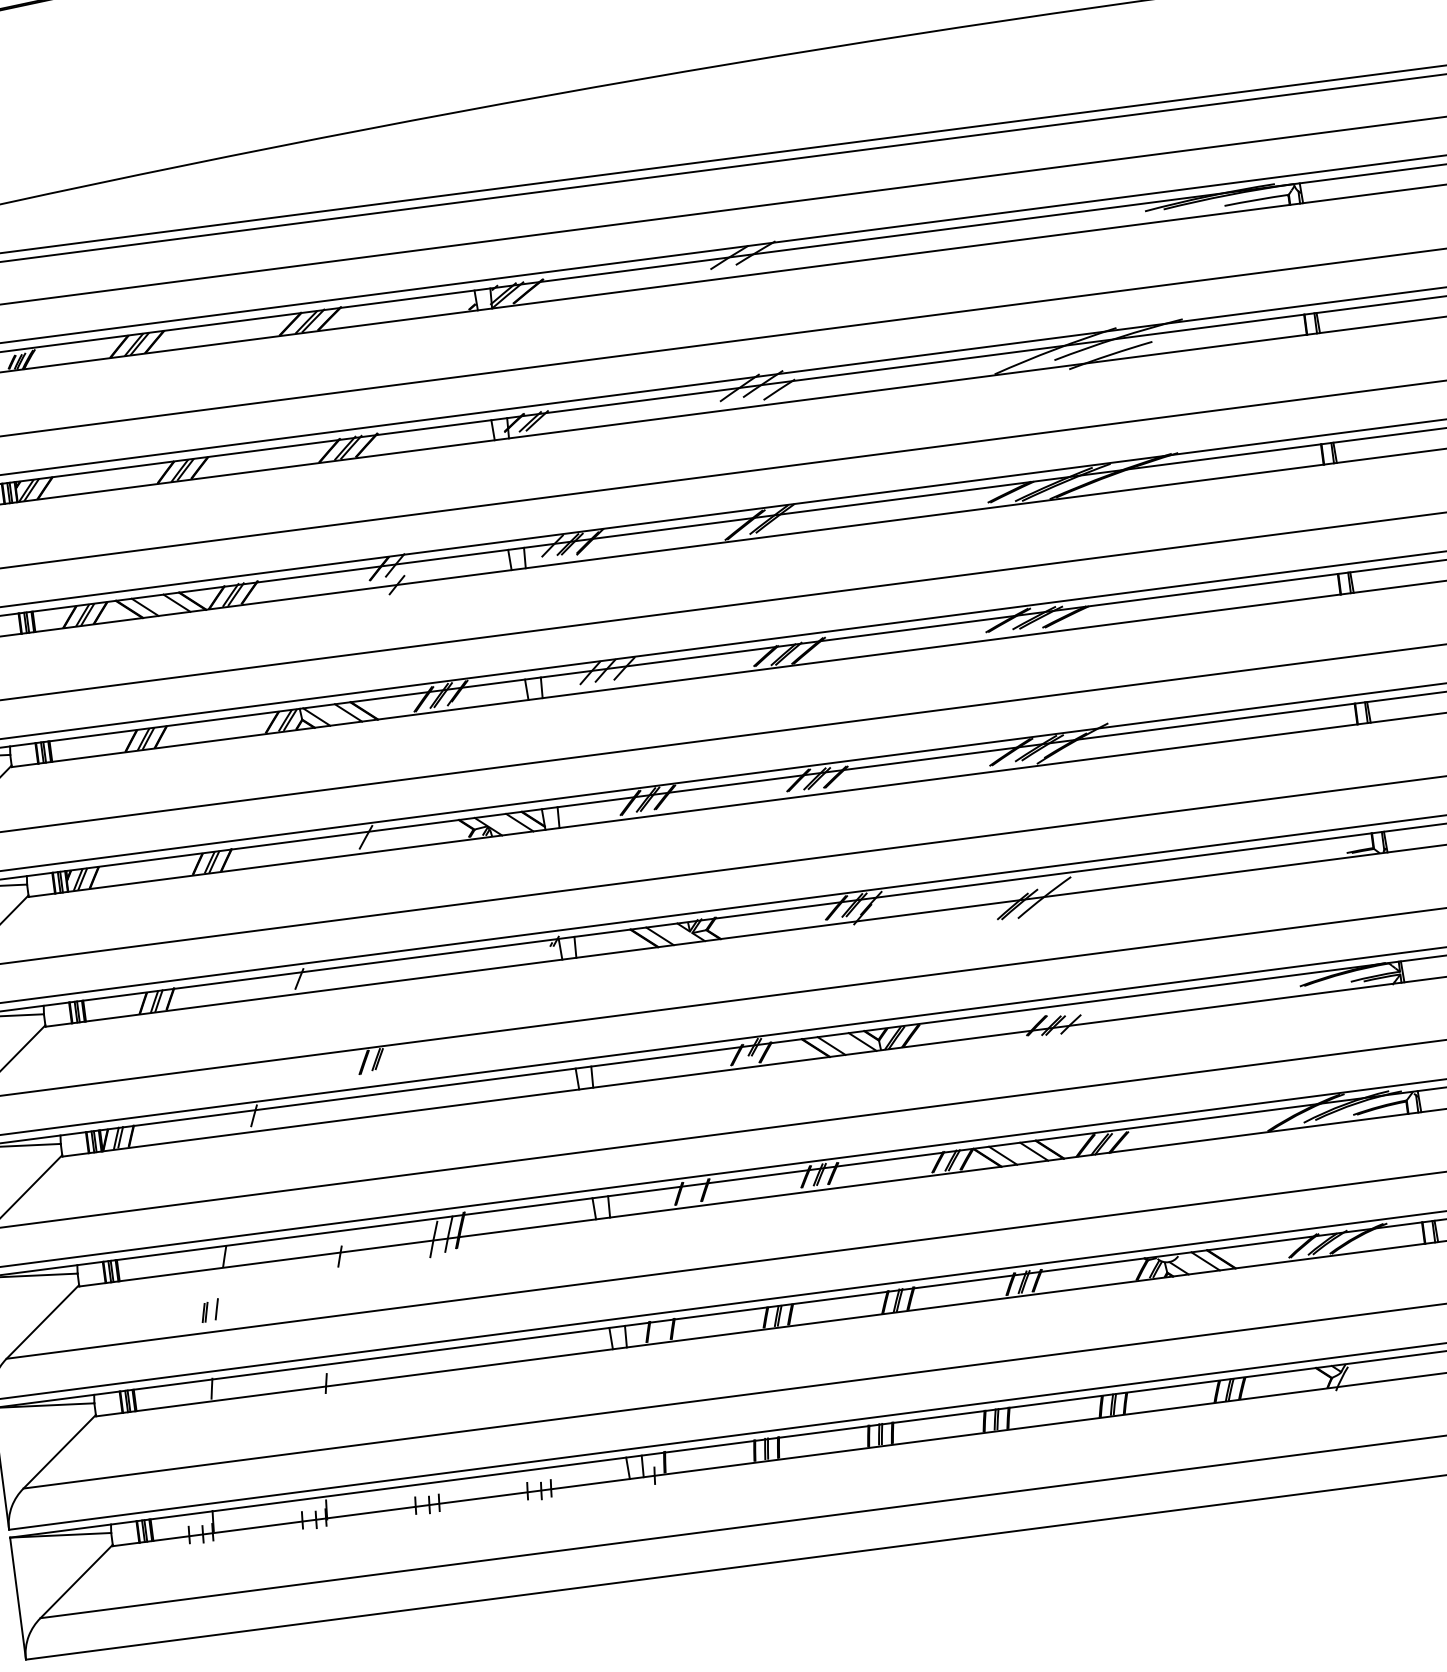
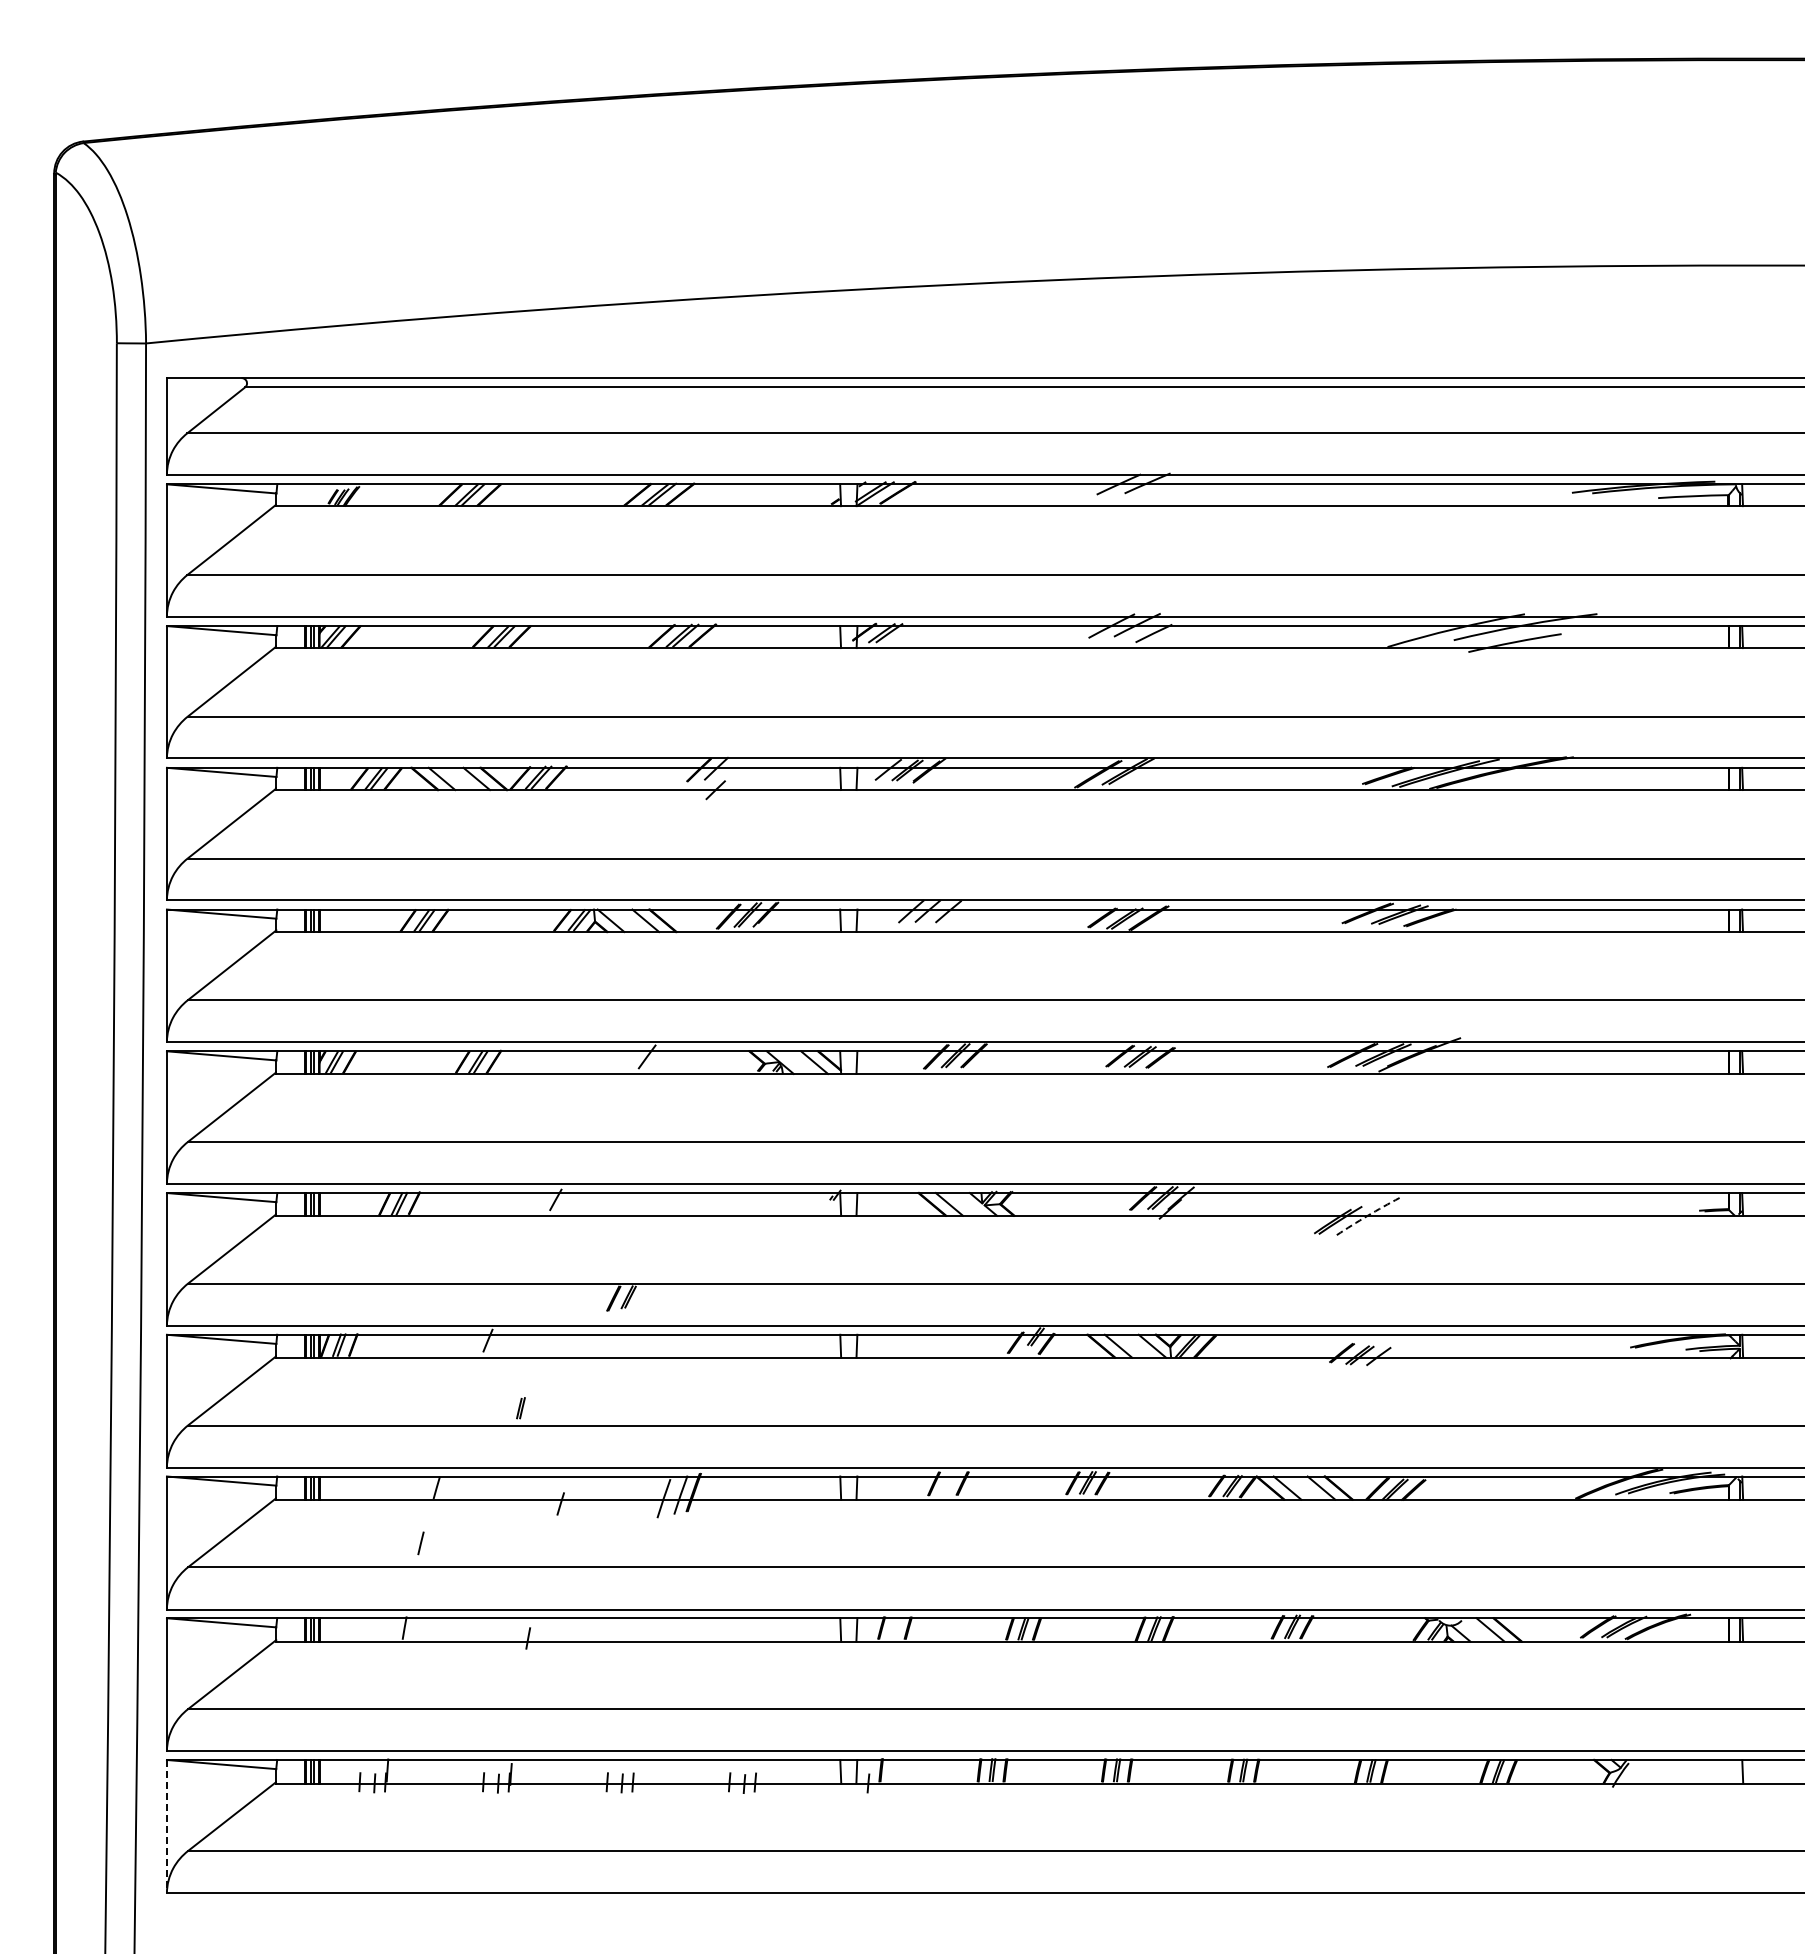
arc: (1043, 896) -> (1367, 1215), solid -> dashed
part: (204, 1312) -> (520, 1408), moved
line: (17, 1598) -> (166, 1826), solid -> dashed

